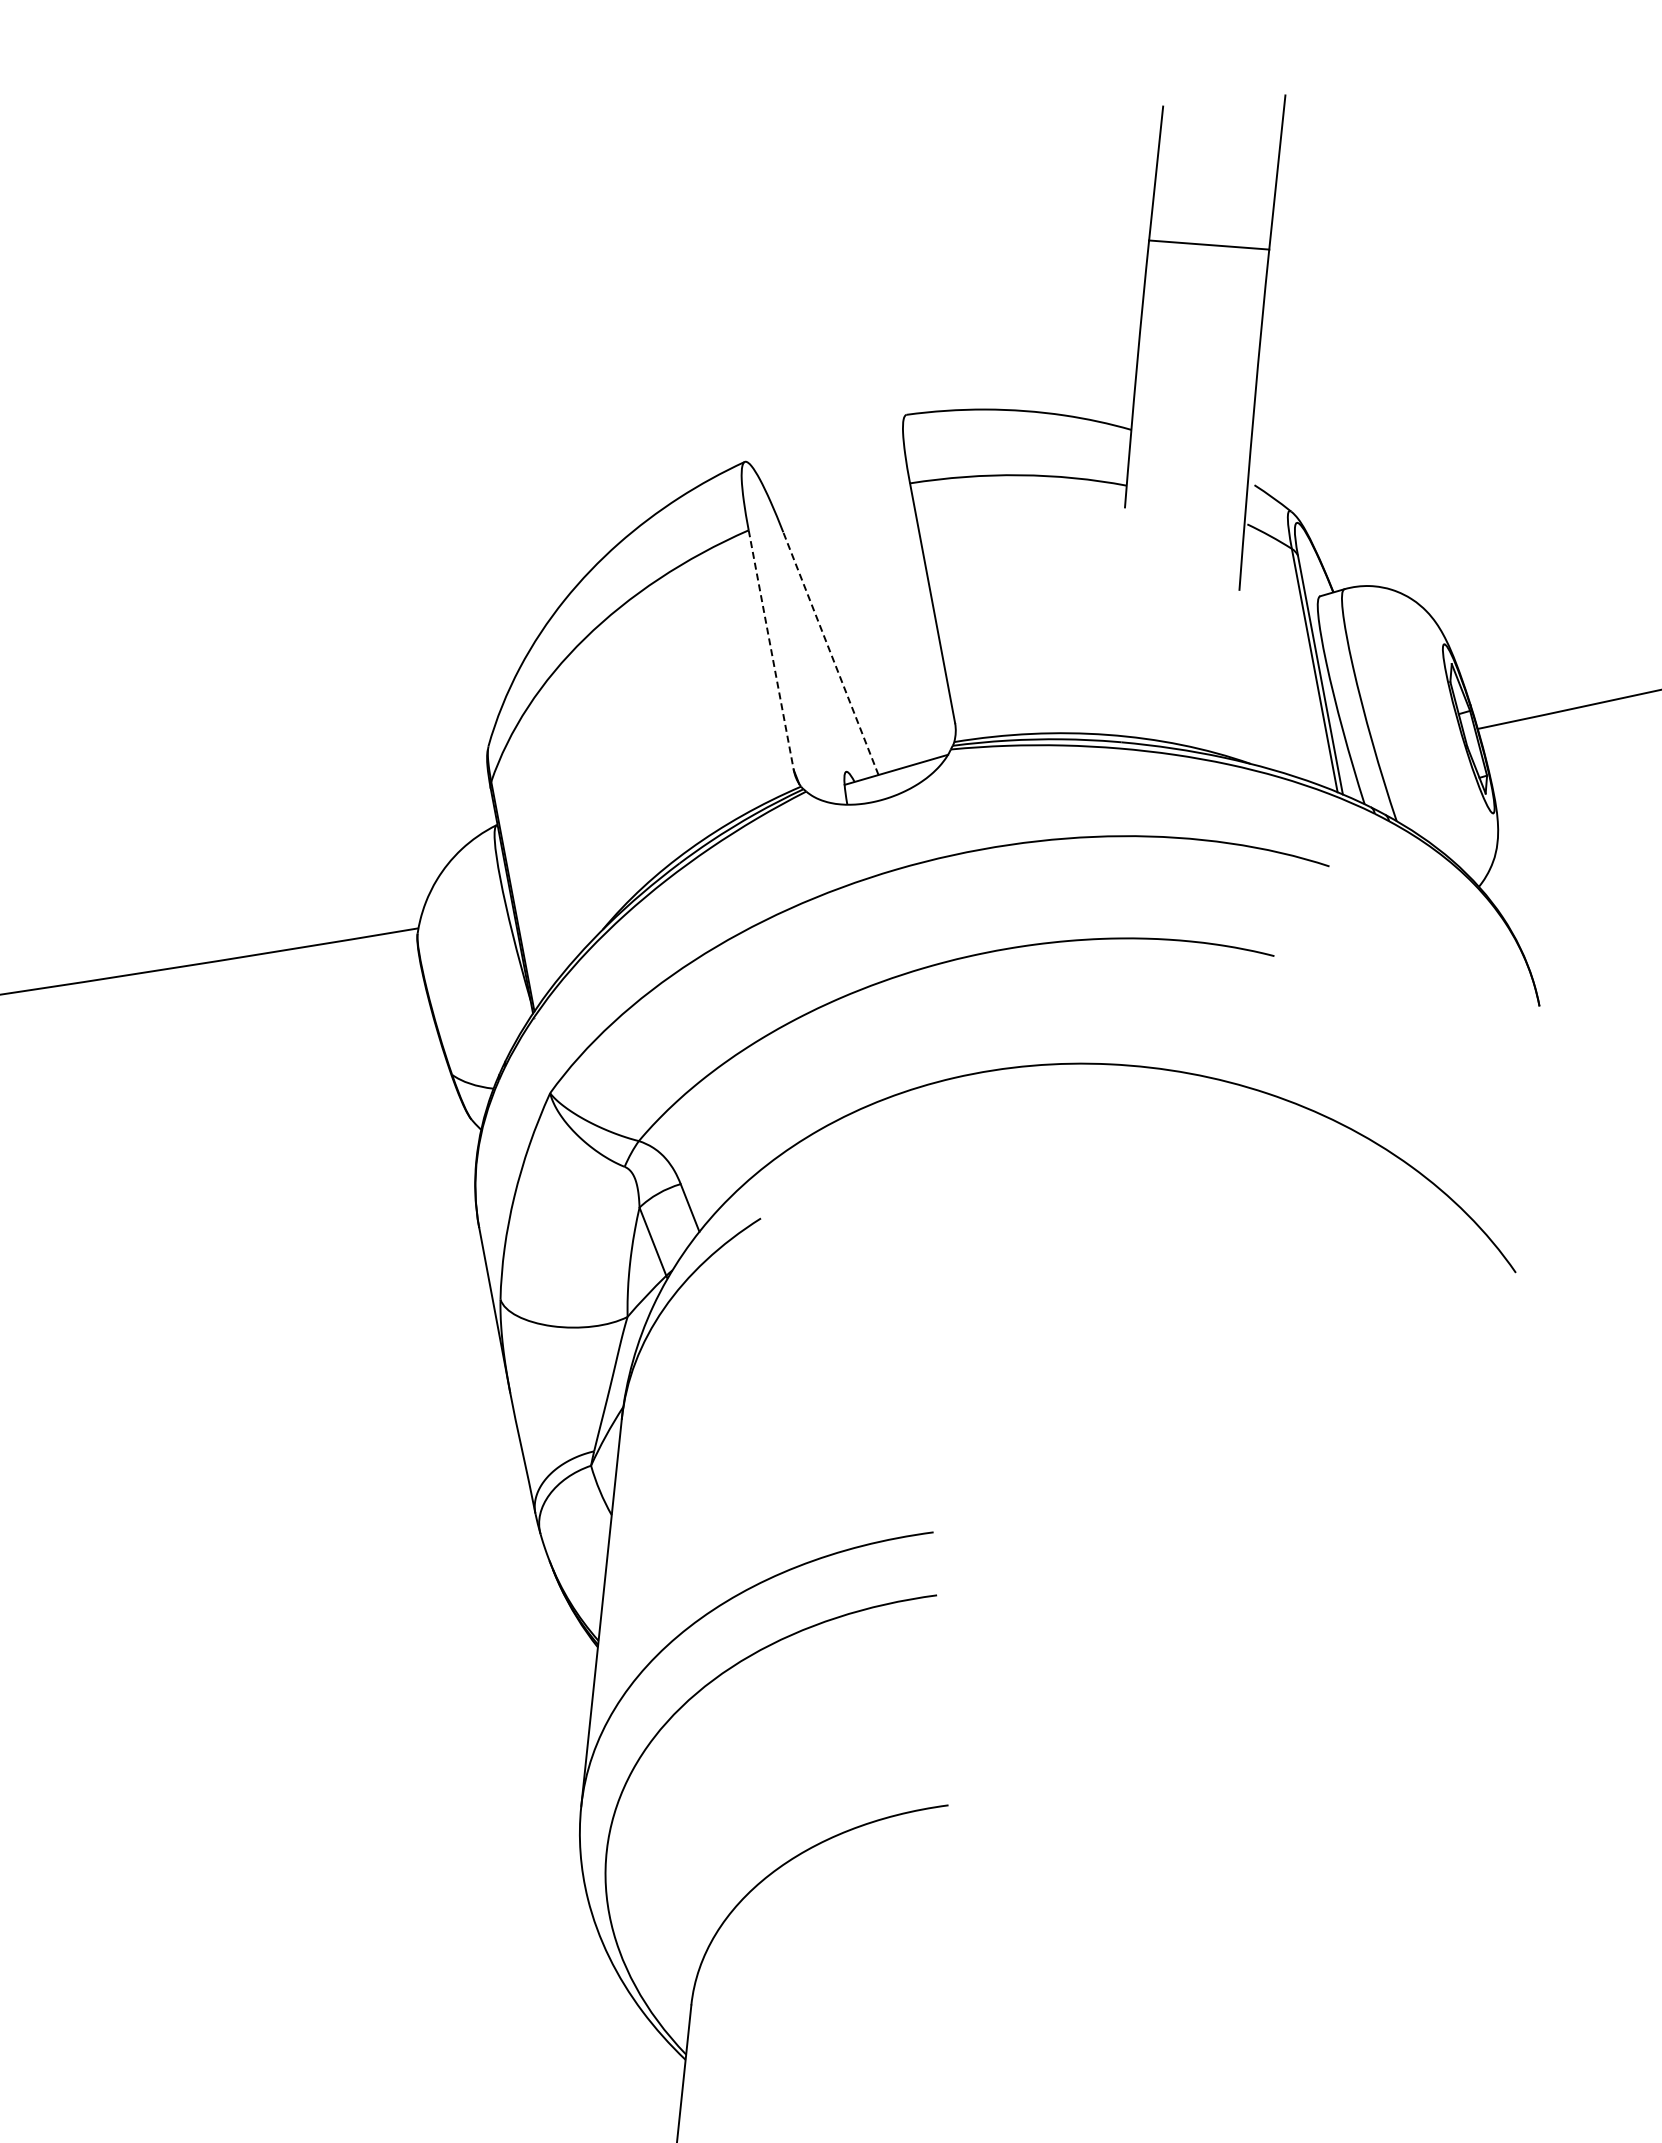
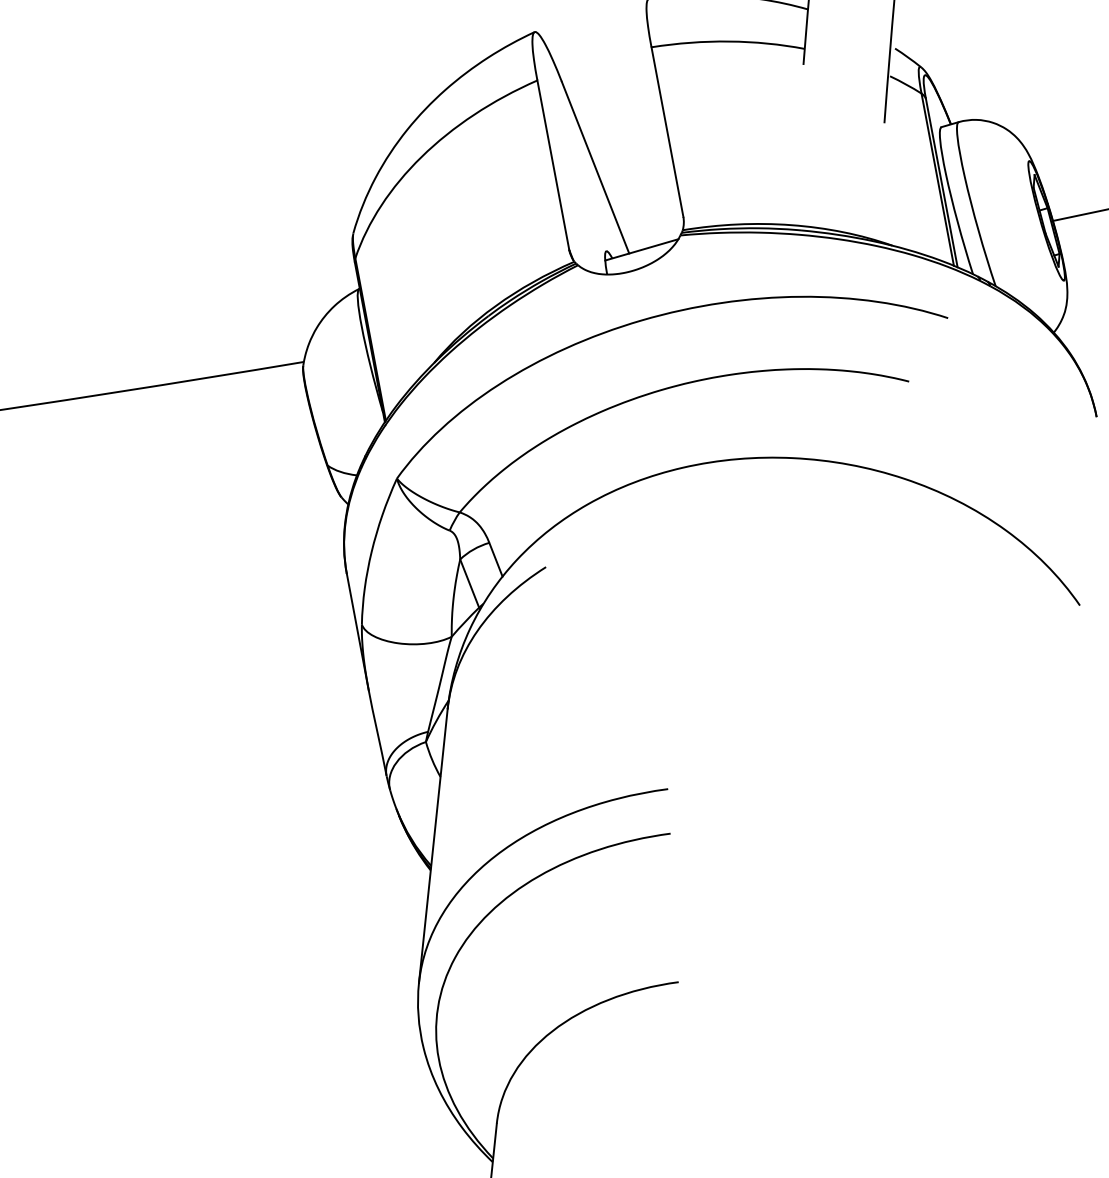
line: (771, 650) -> (553, 165), dashed -> solid
line: (830, 653) -> (595, 167), dashed -> solid

